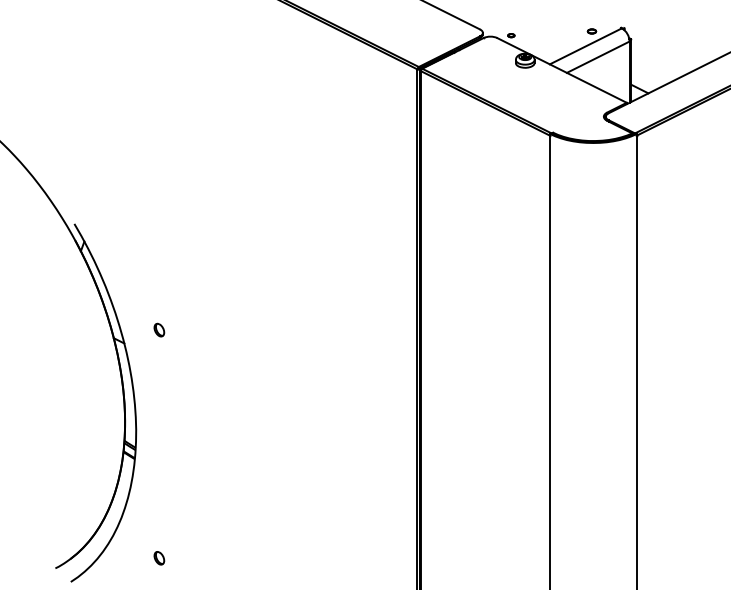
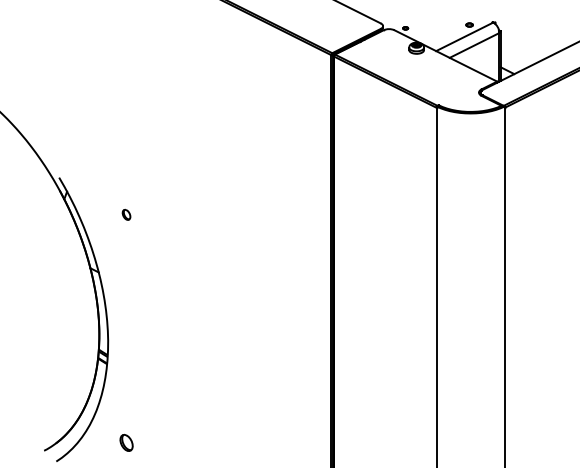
part: (159, 329) -> (126, 214), moved
part: (159, 557) -> (126, 442), size x1.6

